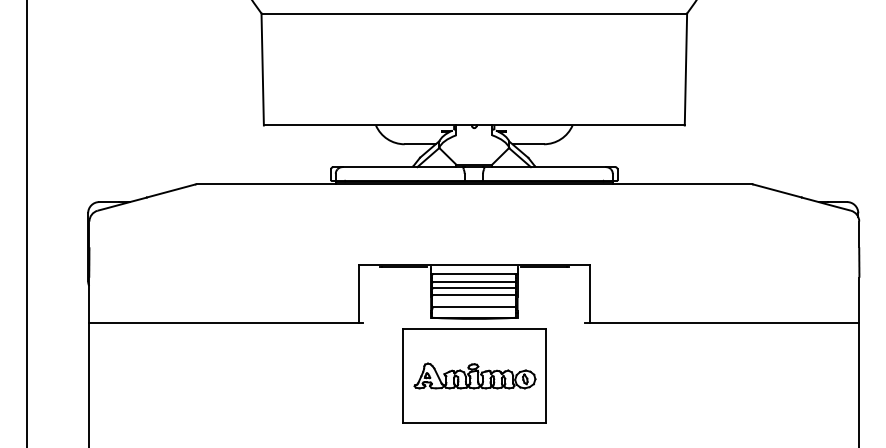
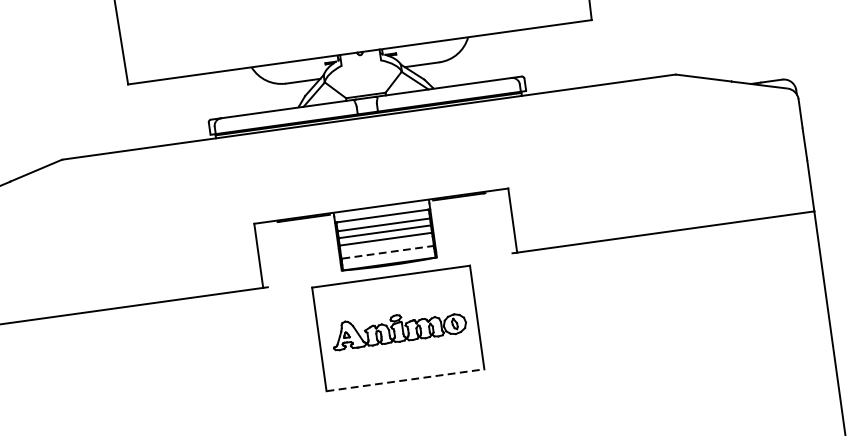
line: (474, 307) -> (387, 252), solid -> dashed
line: (474, 423) -> (405, 380), solid -> dashed

